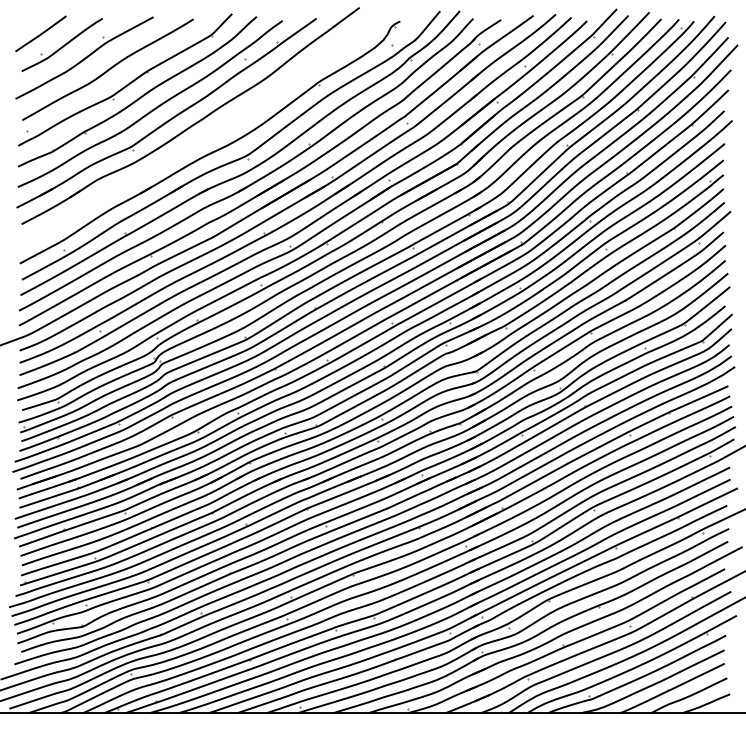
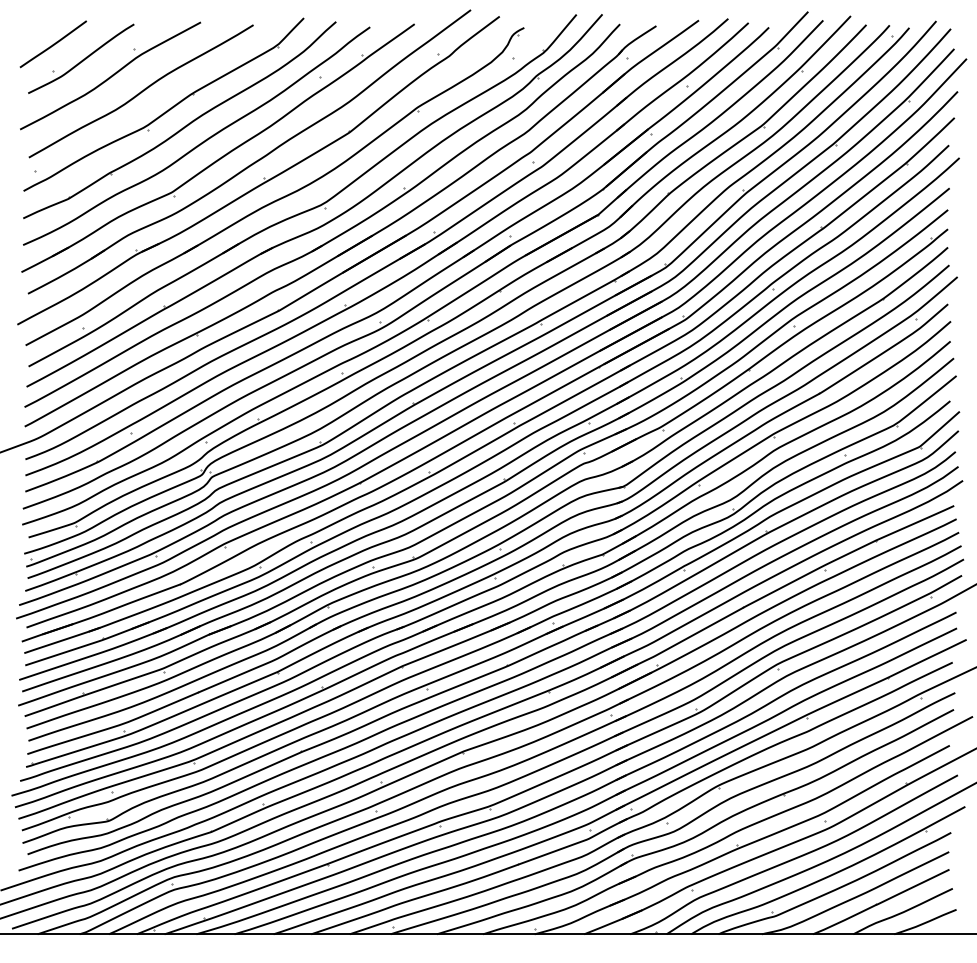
part: (202, 135) -> (264, 177), added

